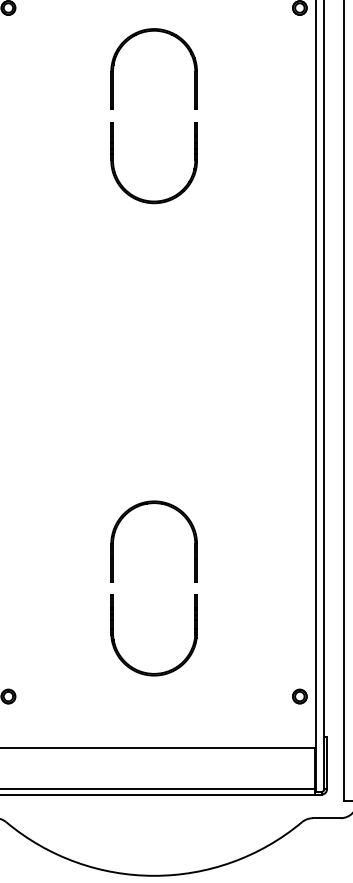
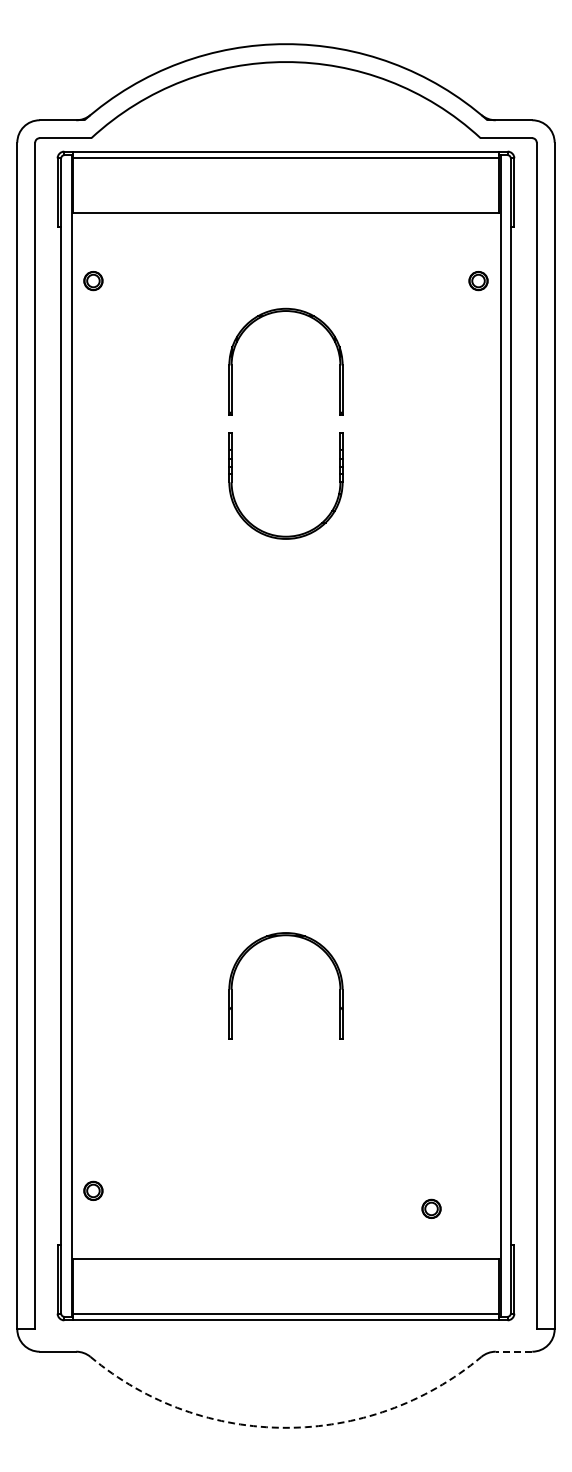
part: (151, 672) -> (282, 1159), removed
part: (299, 696) -> (431, 1208), moved
line: (326, 818) -> (513, 1351), solid -> dashed
arc: (153, 875) -> (285, 1427), solid -> dashed

